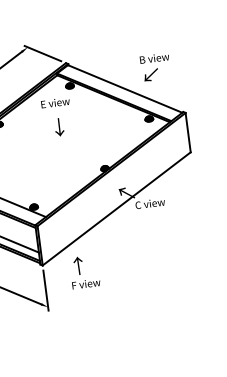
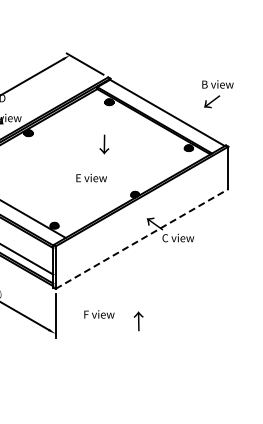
text: (155, 67) -> (217, 94), moved
text: (55, 102) -> (91, 177), moved
text: (59, 127) -> (104, 144), moved
line: (117, 209) -> (142, 239), solid -> dashed
text: (78, 266) -> (138, 321), moved

